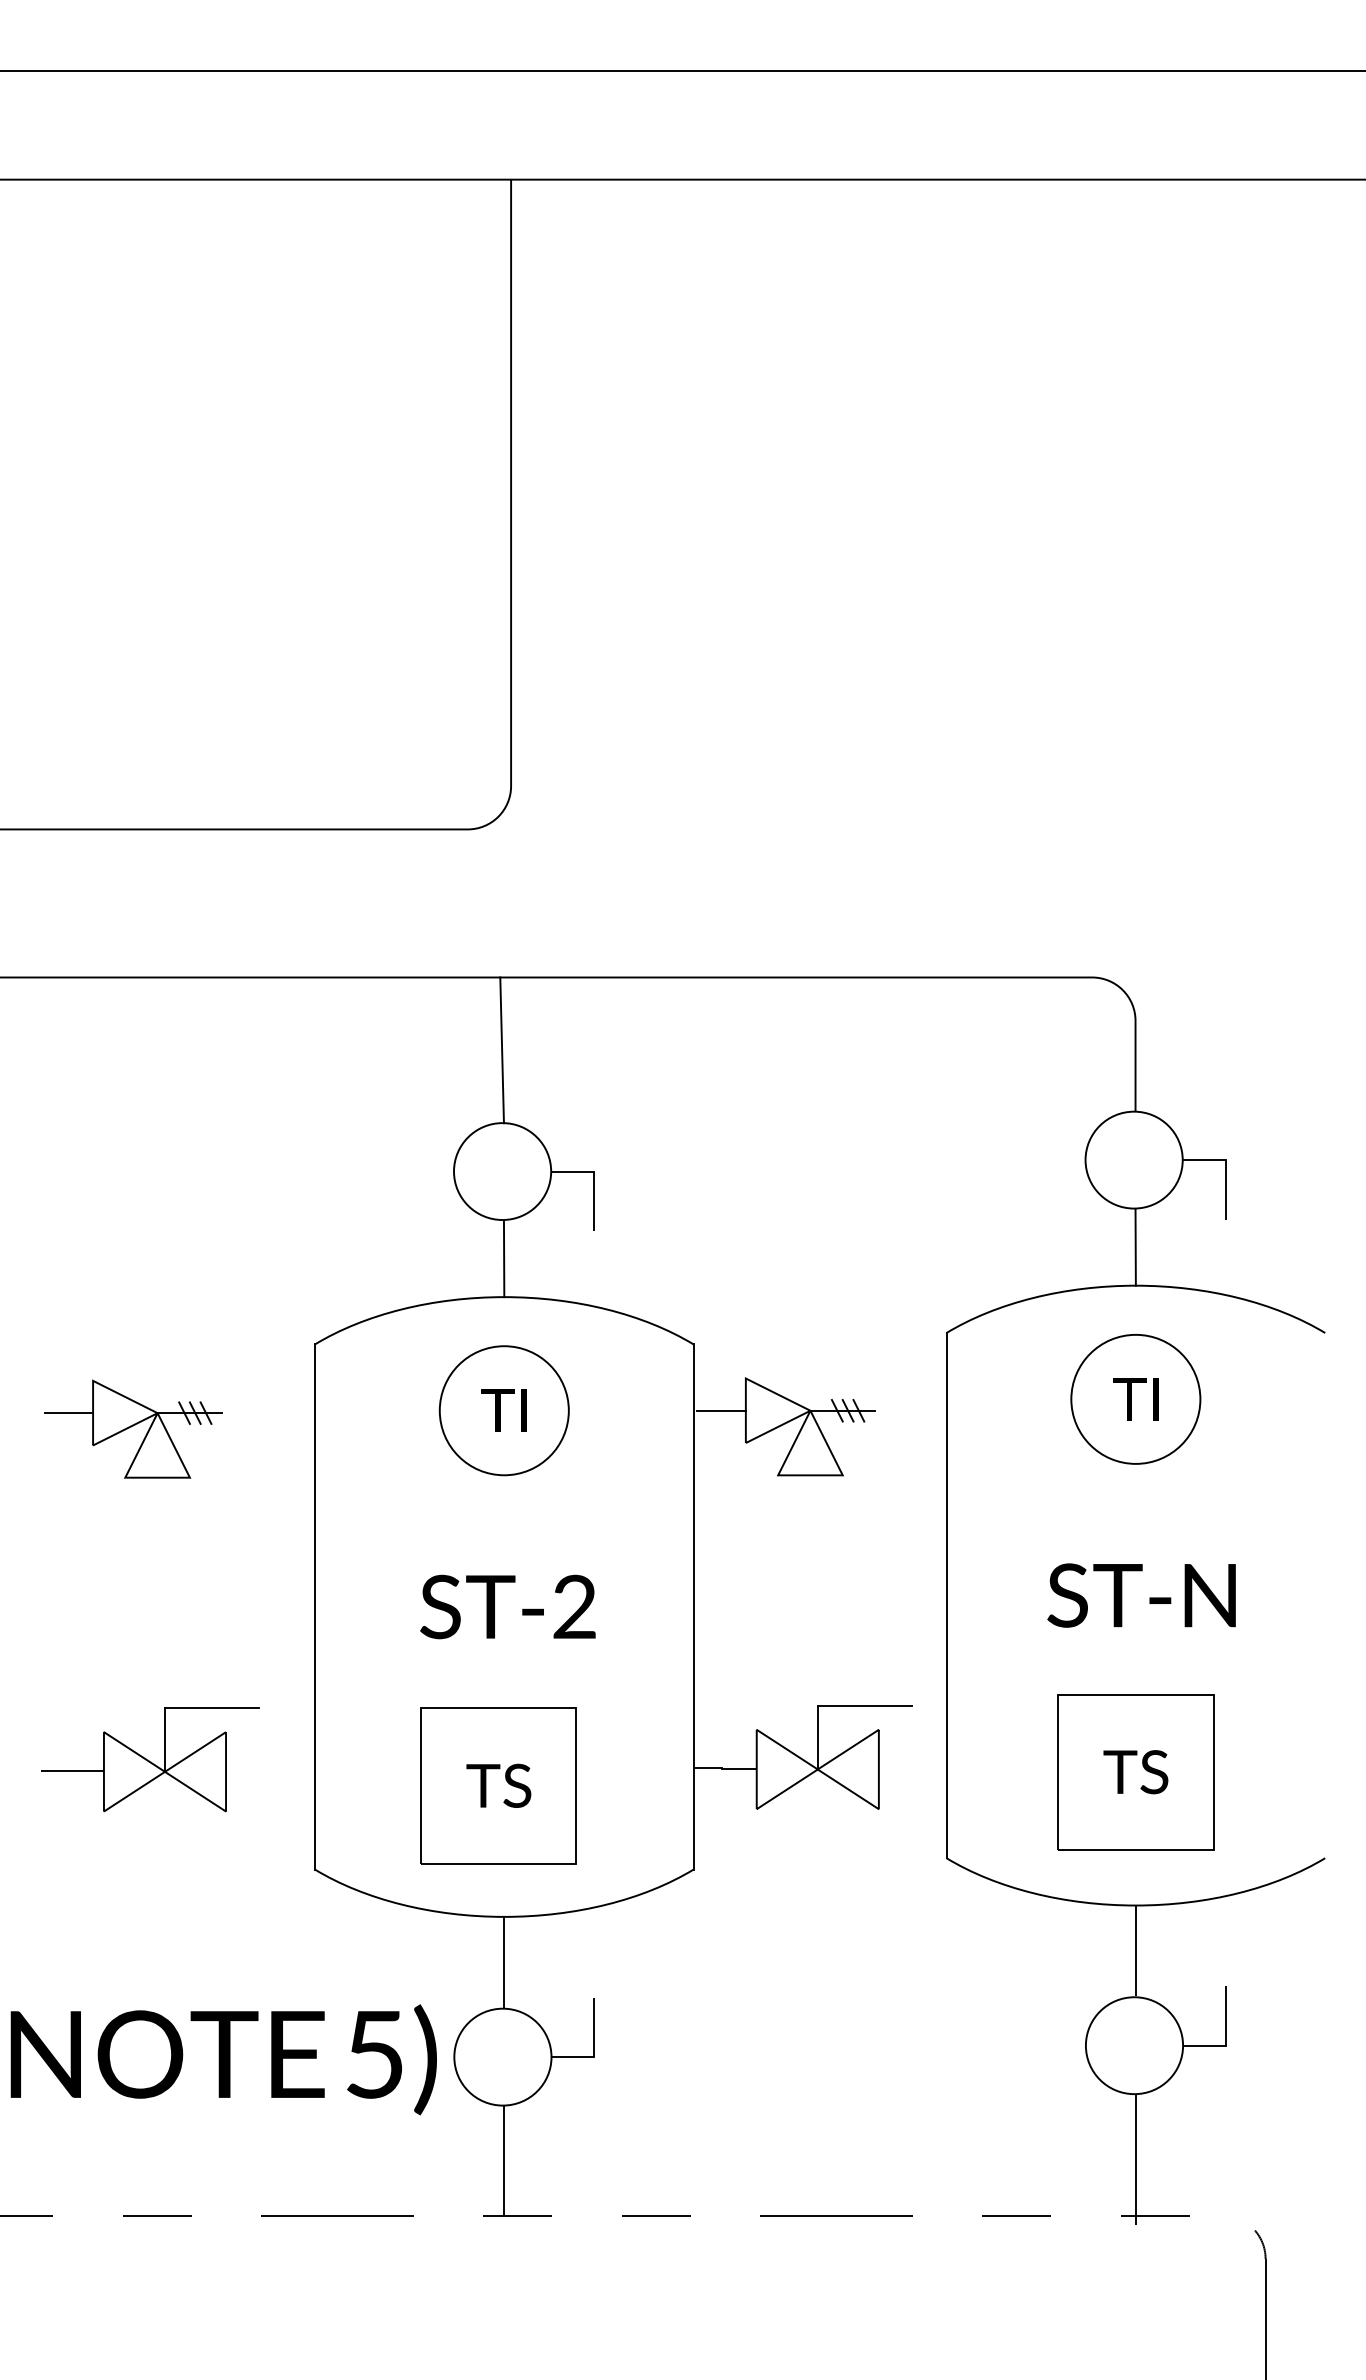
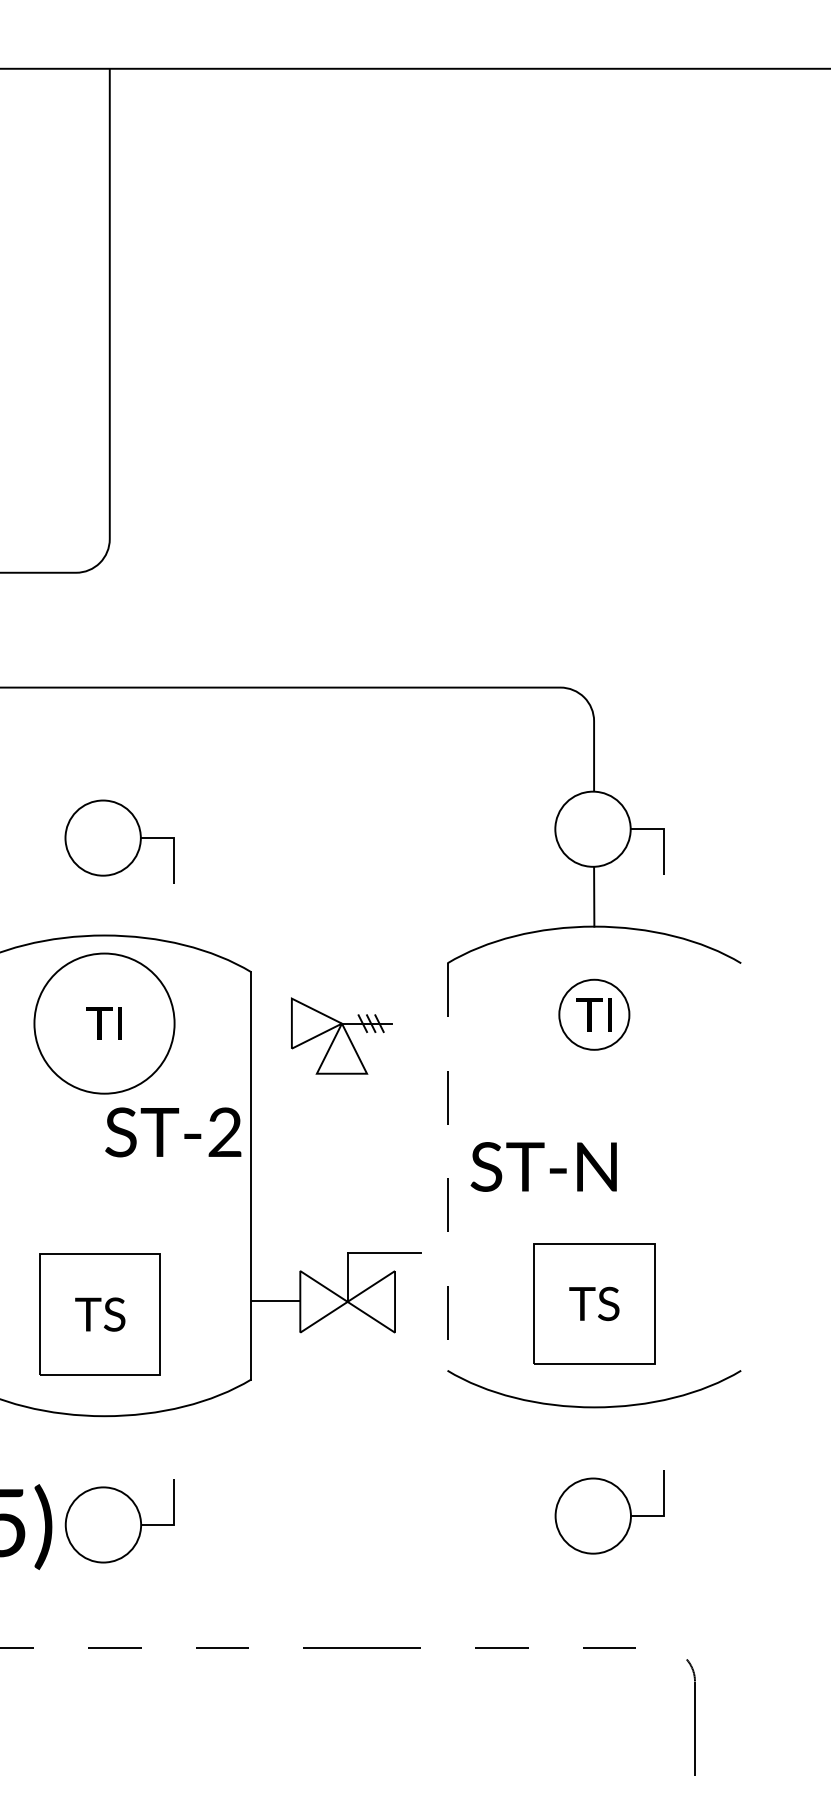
line: (501, 1050) -> (102, 744), removed
line: (503, 1258) -> (103, 905), removed
circle: (1135, 1398) -> (594, 1014), size x0.7
circle: (503, 1410) -> (103, 1023), size x1.4
line: (721, 1410) -> (272, 1023), removed
line: (946, 1595) -> (447, 1166), solid -> dashed
text: (1141, 1595) -> (543, 1166), moved
text: (507, 1606) -> (172, 1132), moved
line: (1135, 1950) -> (594, 1442), removed
line: (504, 1961) -> (104, 1450), removed
line: (1135, 2159) -> (594, 1604), removed
line: (504, 2160) -> (104, 1605), removed

